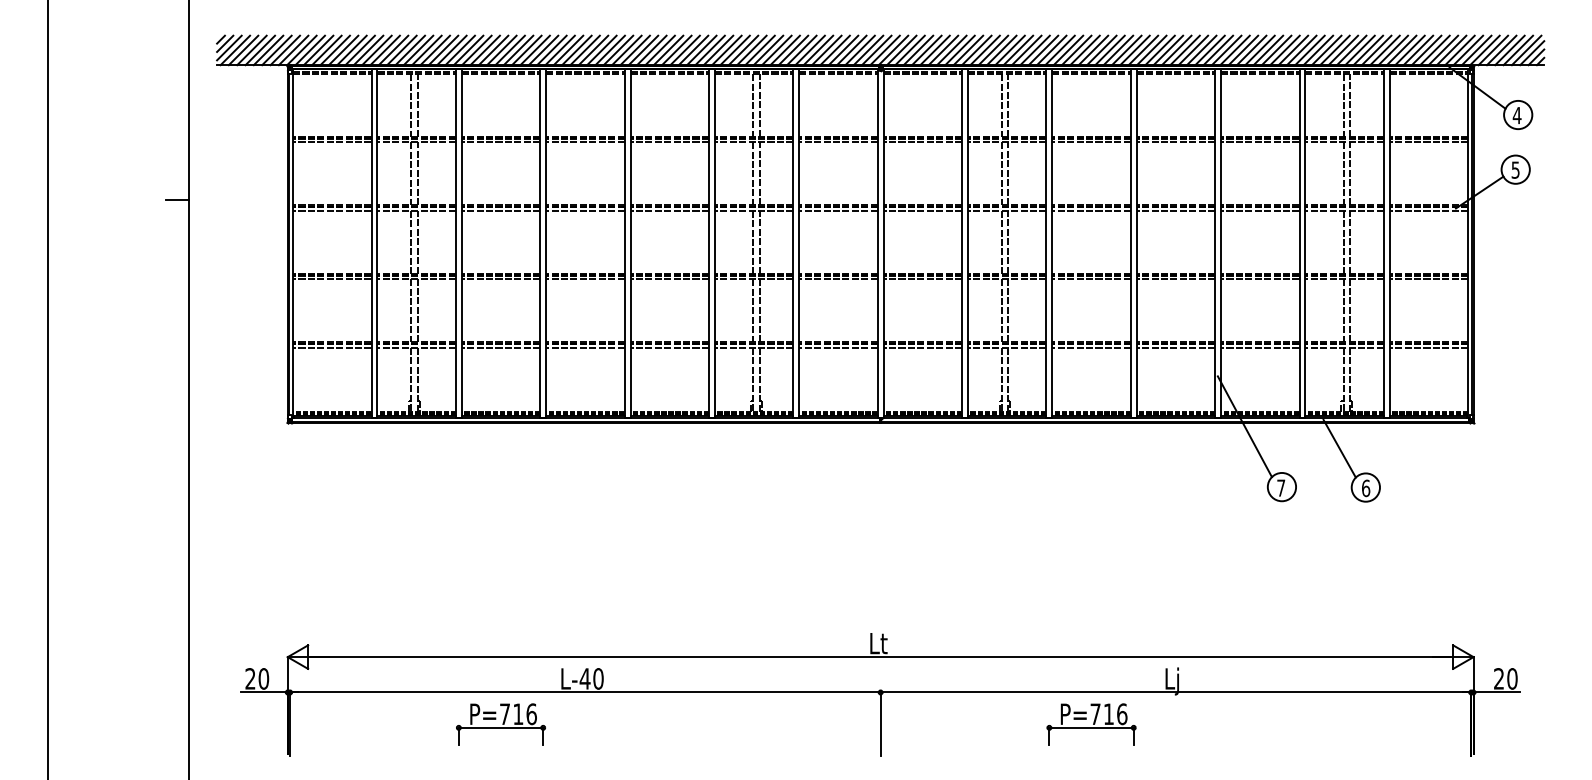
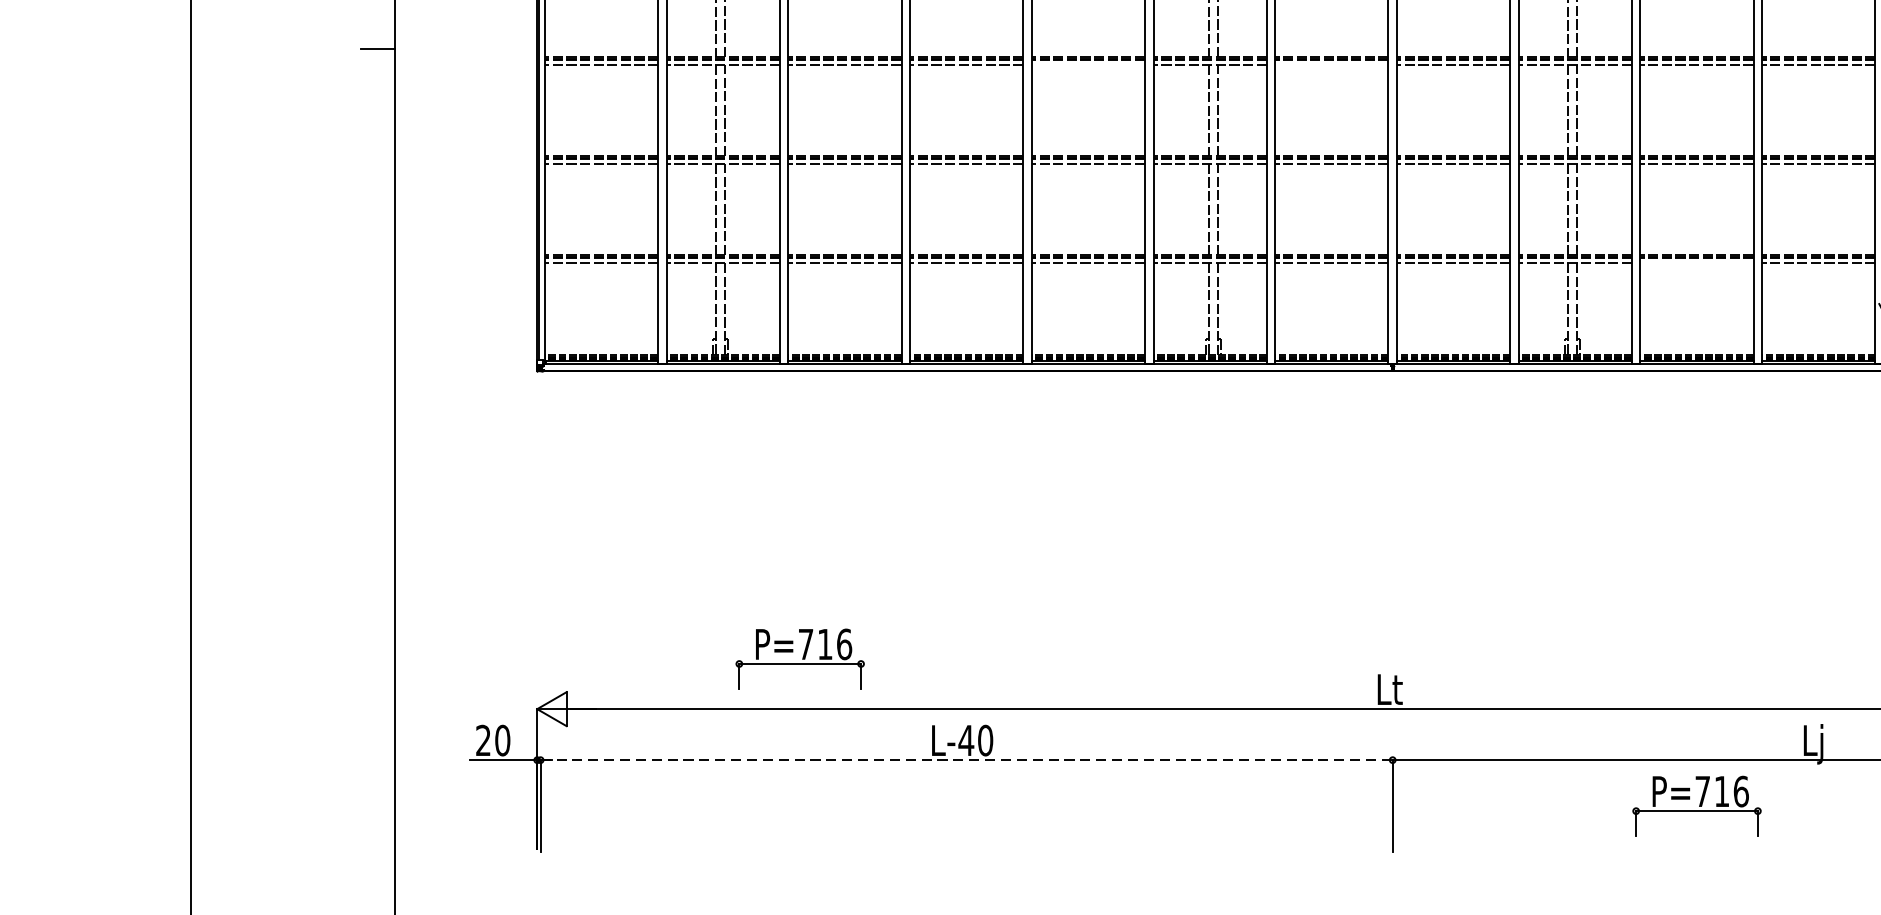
line: (669, 210) -> (1088, 64), removed
line: (838, 210) -> (1331, 64), removed
line: (1091, 347) -> (1696, 262), removed
line: (585, 692) -> (966, 760), solid -> dashed
part: (500, 724) -> (799, 659), moved

